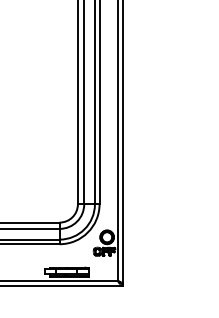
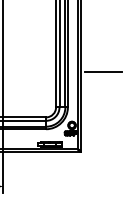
line: (164, 138) -> (103, 71), added

